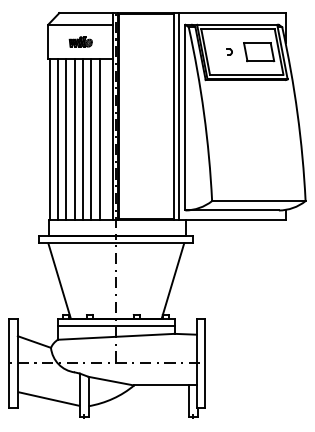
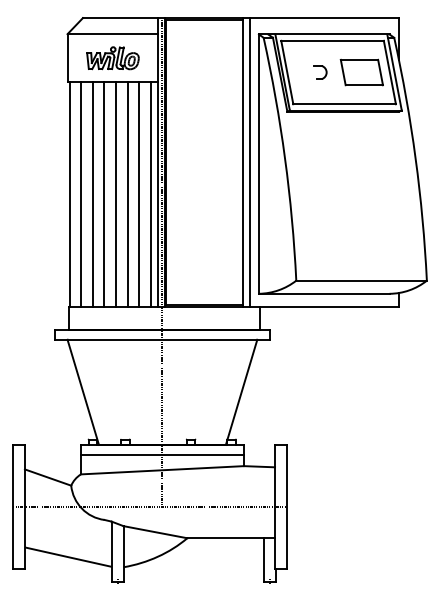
part: (80, 42) -> (112, 58), size x1.67
part: (229, 52) -> (320, 72), size x1.67
line: (107, 139) -> (150, 194), added

